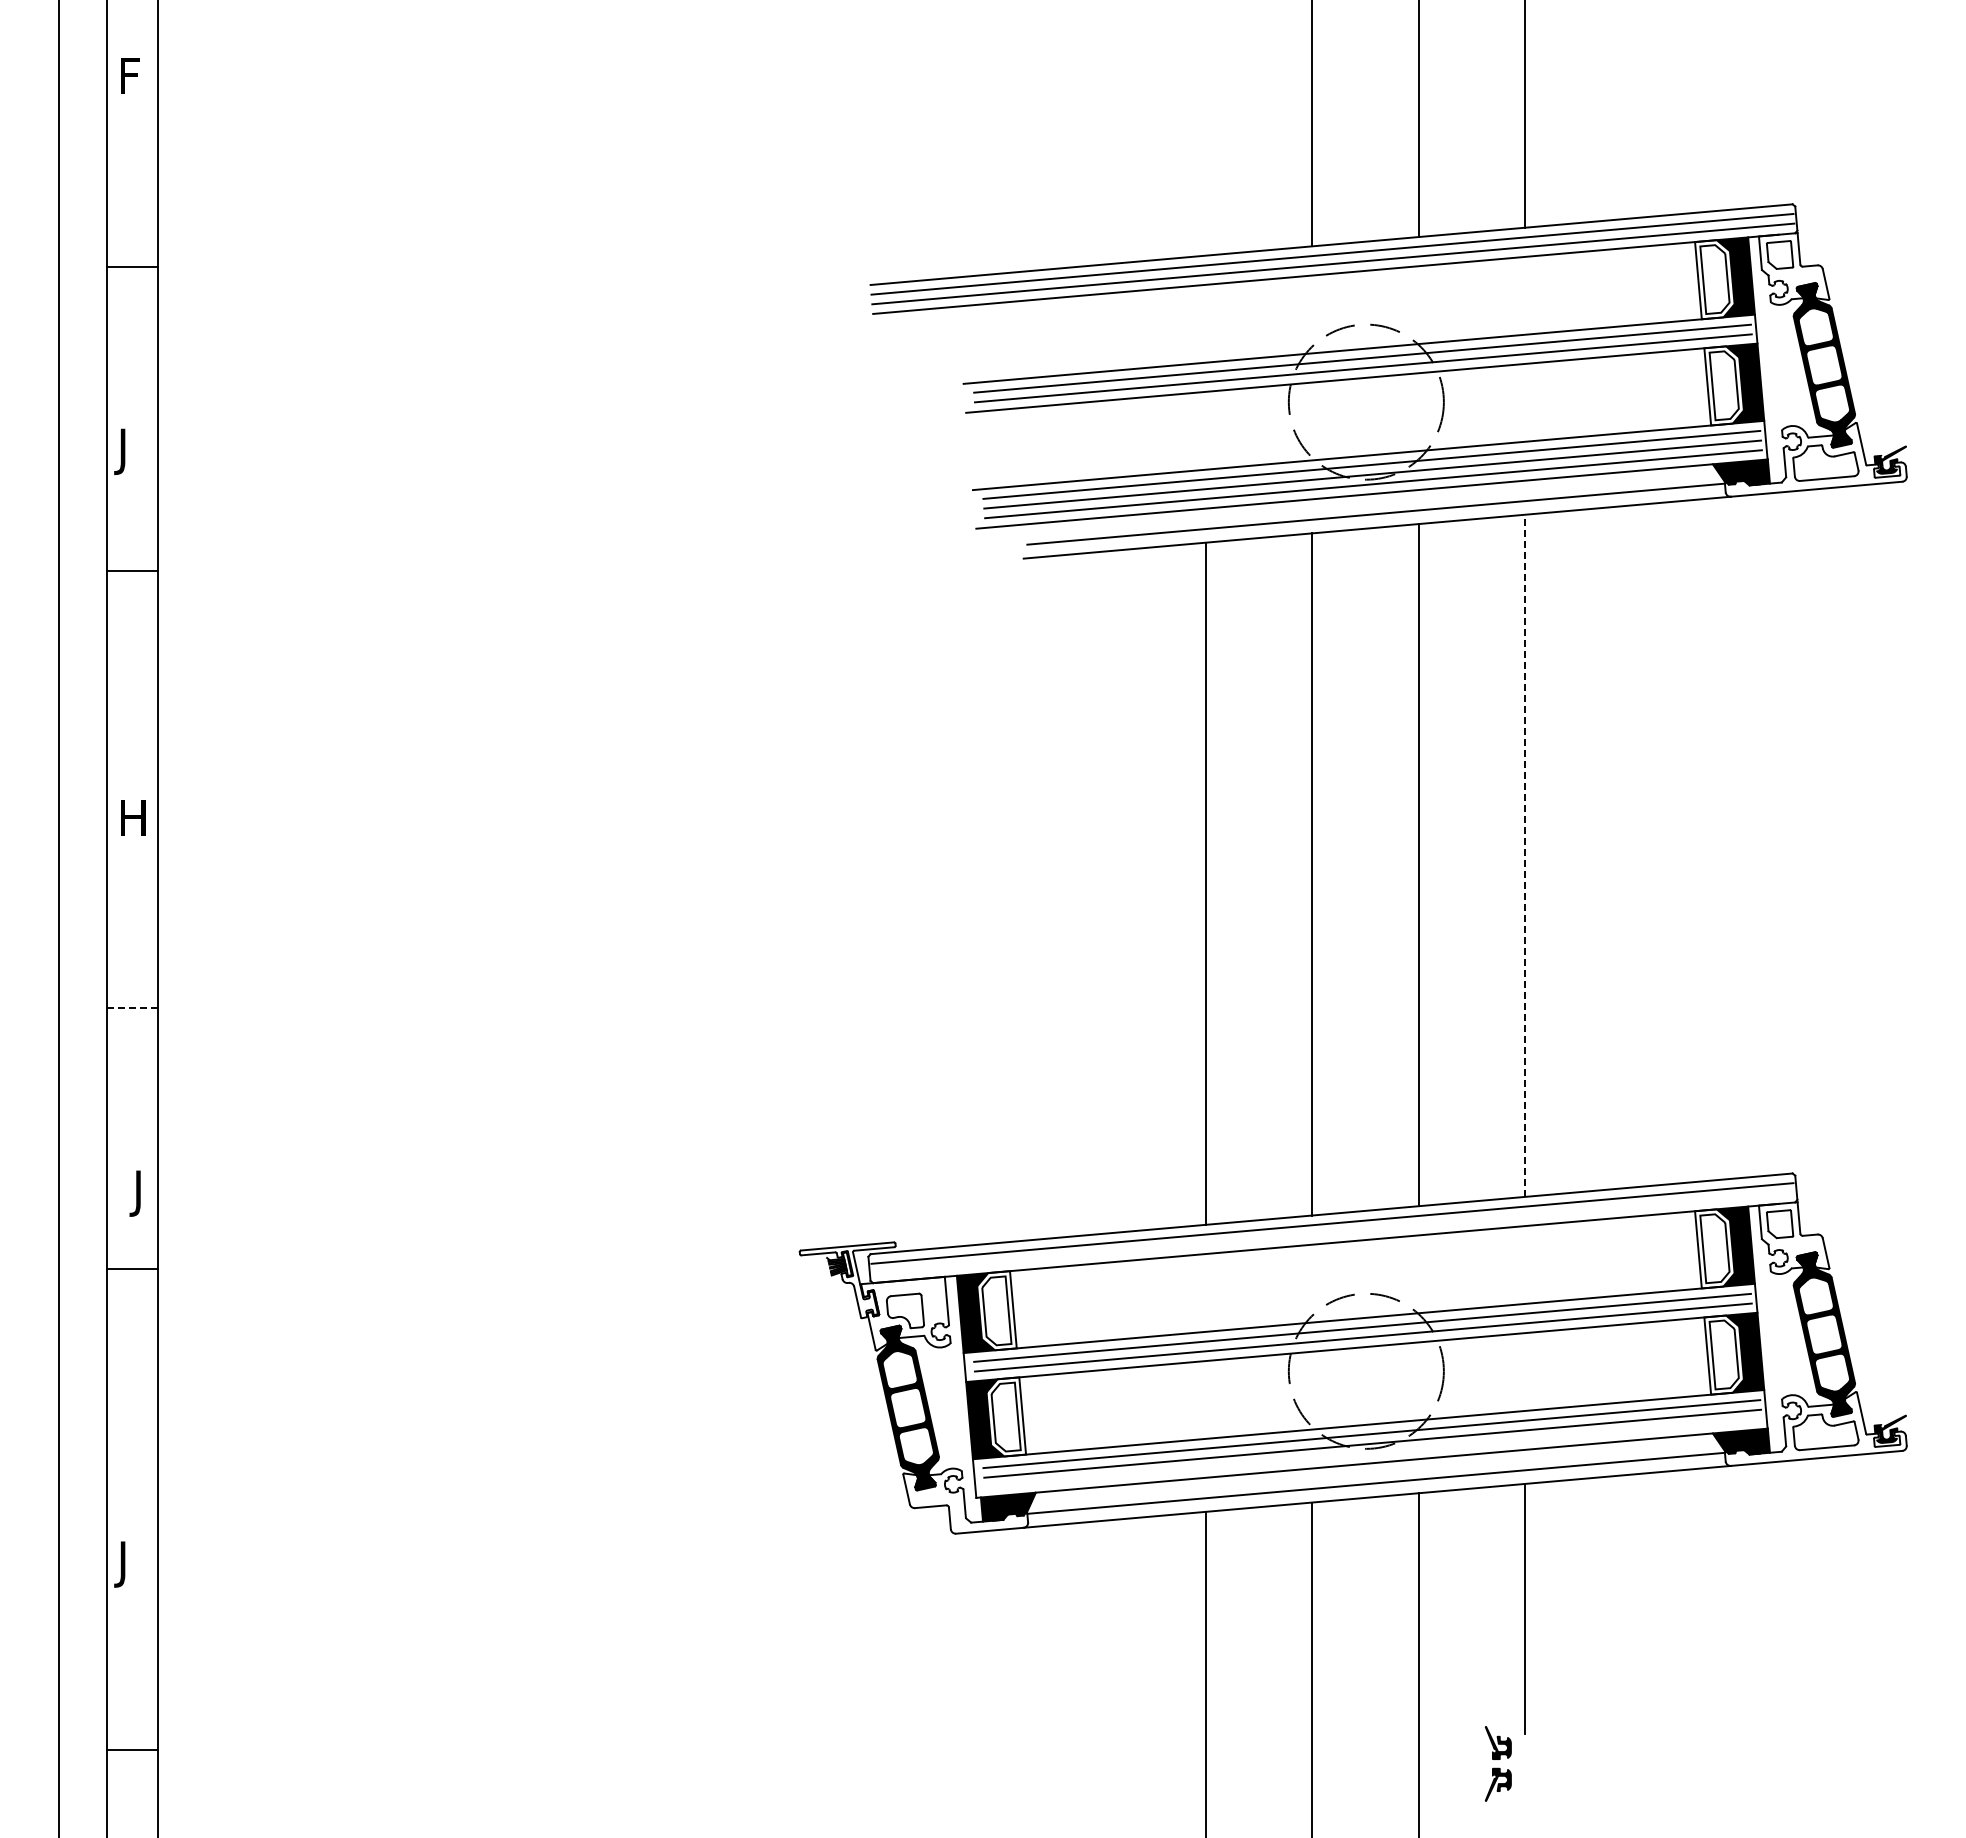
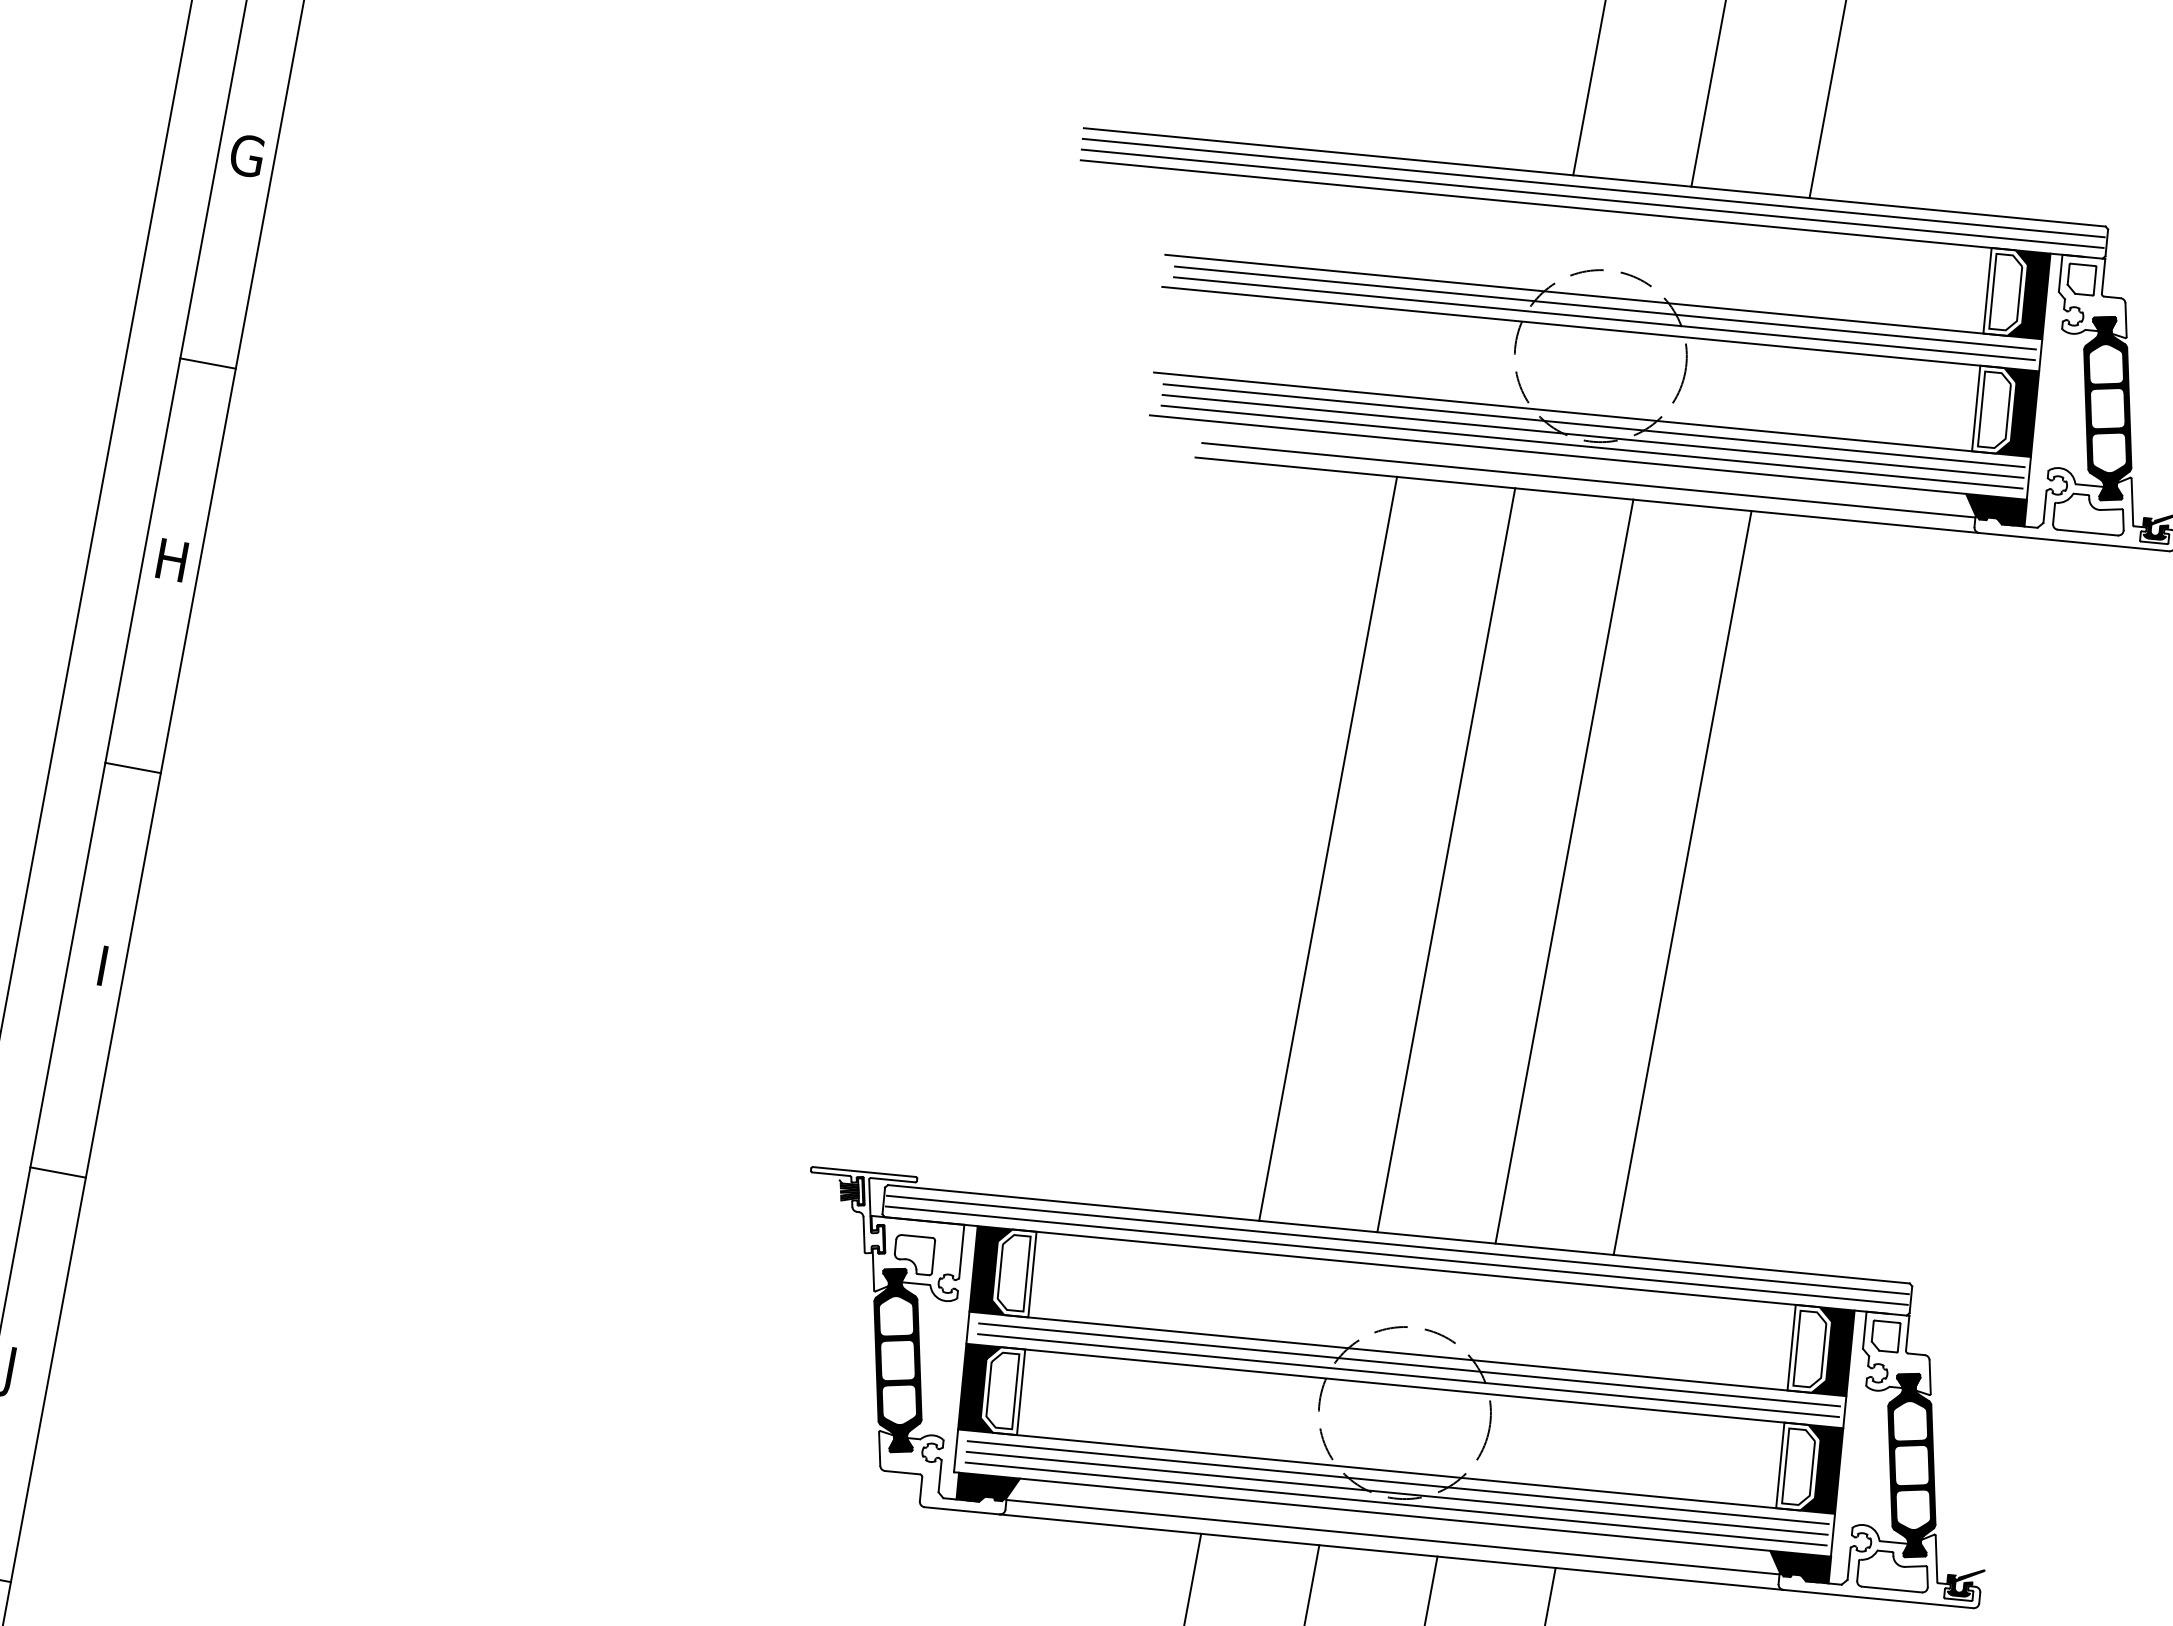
text: (130, 451) -> (243, 160), J -> G
line: (132, 570) -> (207, 363), moved
line: (1525, 855) -> (1682, 882), dashed -> solid
line: (132, 1008) -> (132, 767), dashed -> solid
text: (134, 1193) -> (97, 970), J -> I
line: (1333, 1232) -> (1397, 1255), added
line: (132, 1269) -> (57, 1172), moved
line: (1373, 1453) -> (1396, 1504), added

